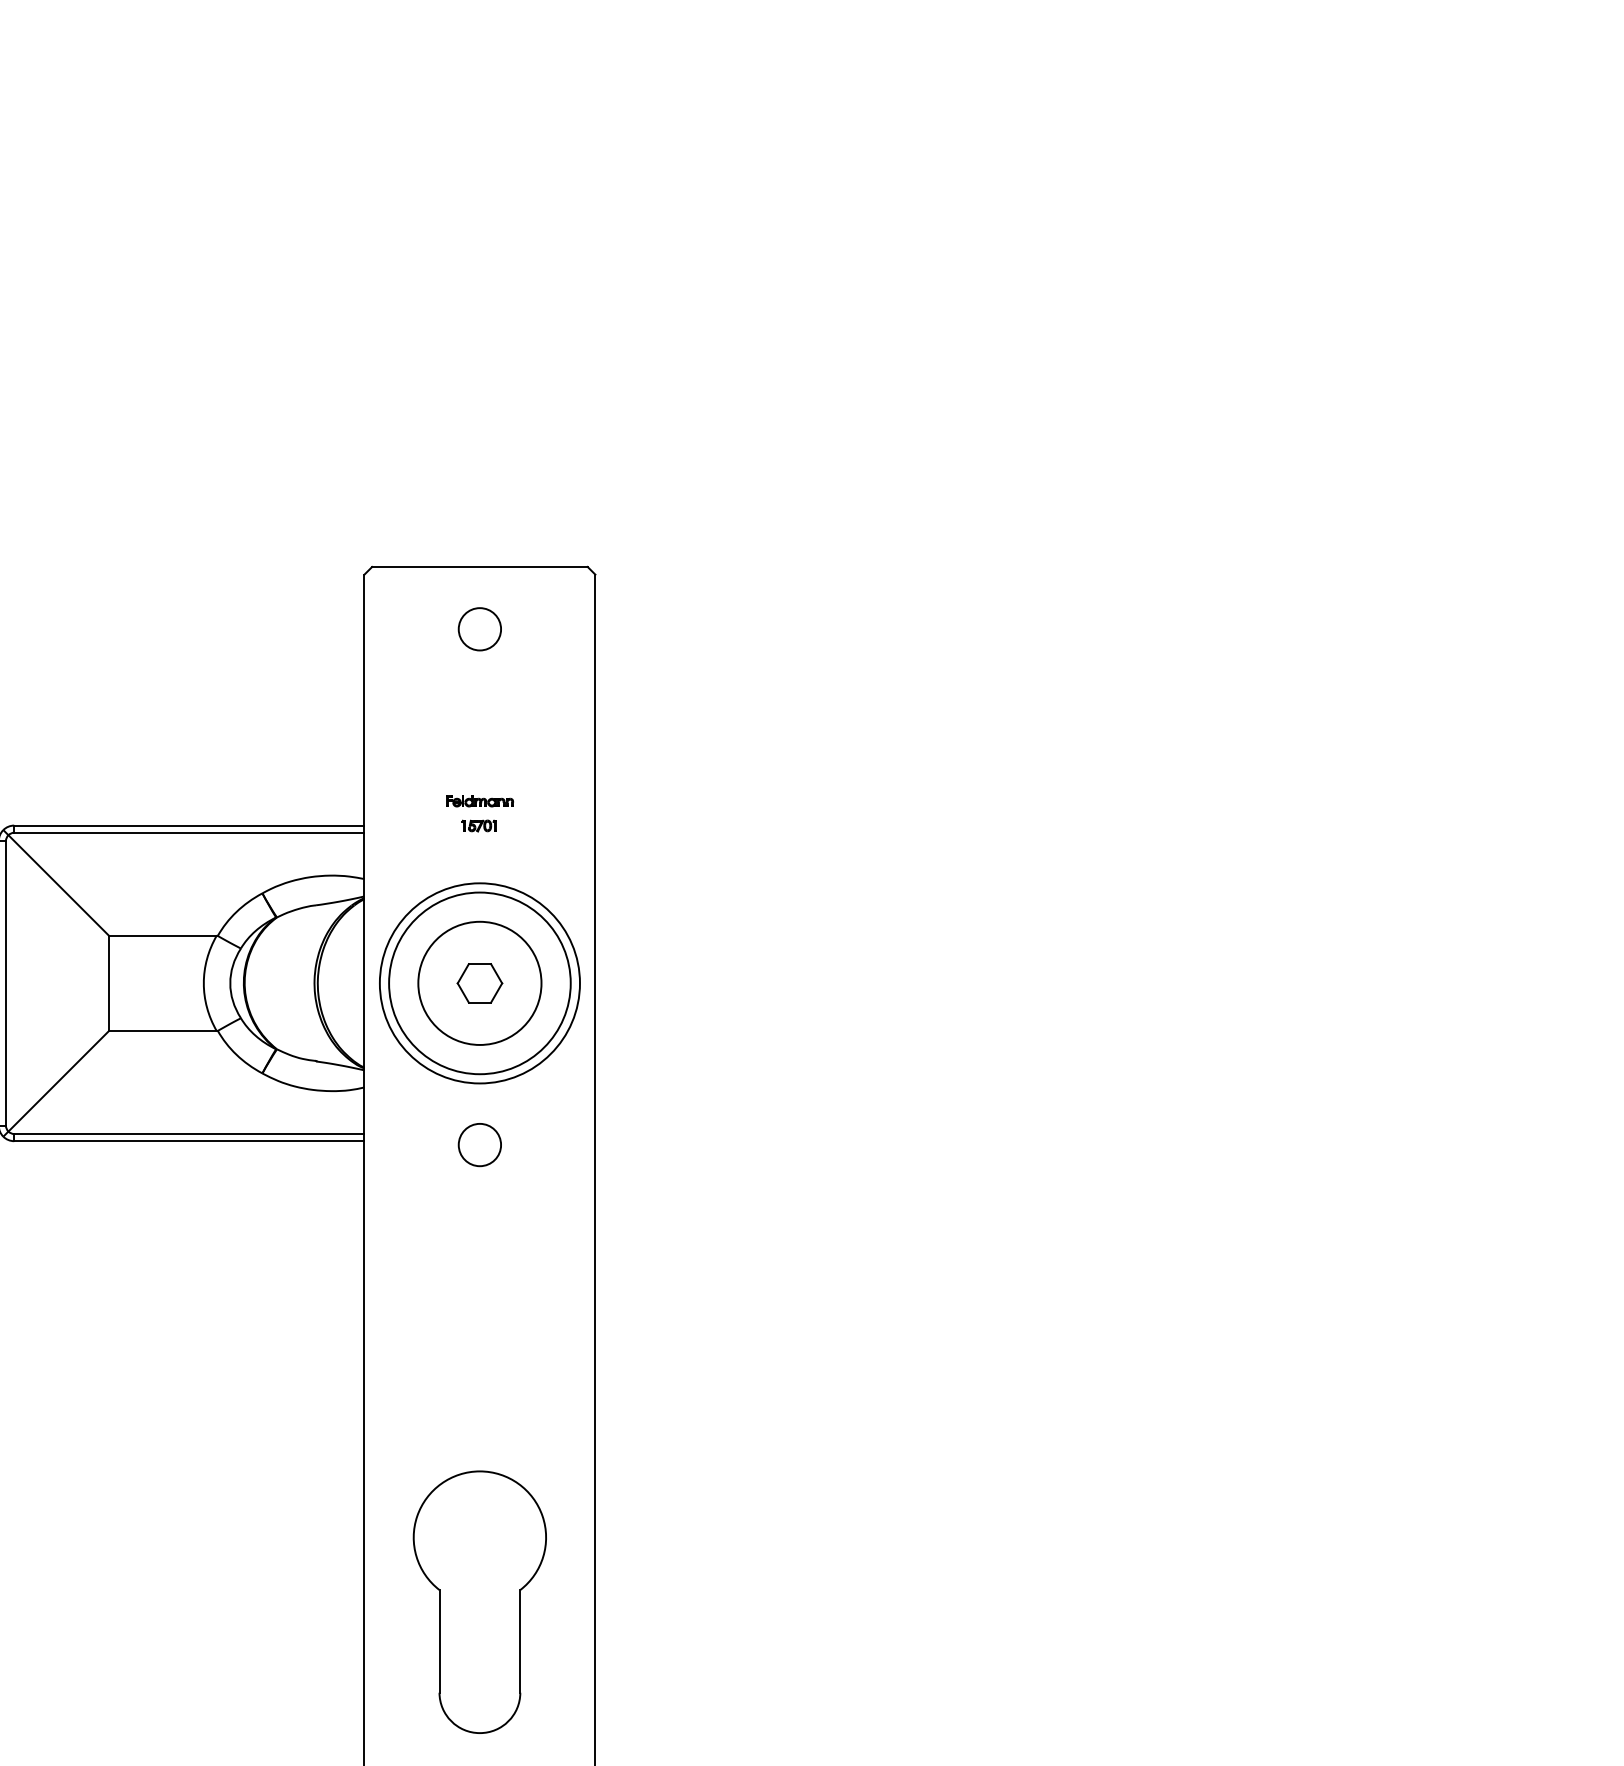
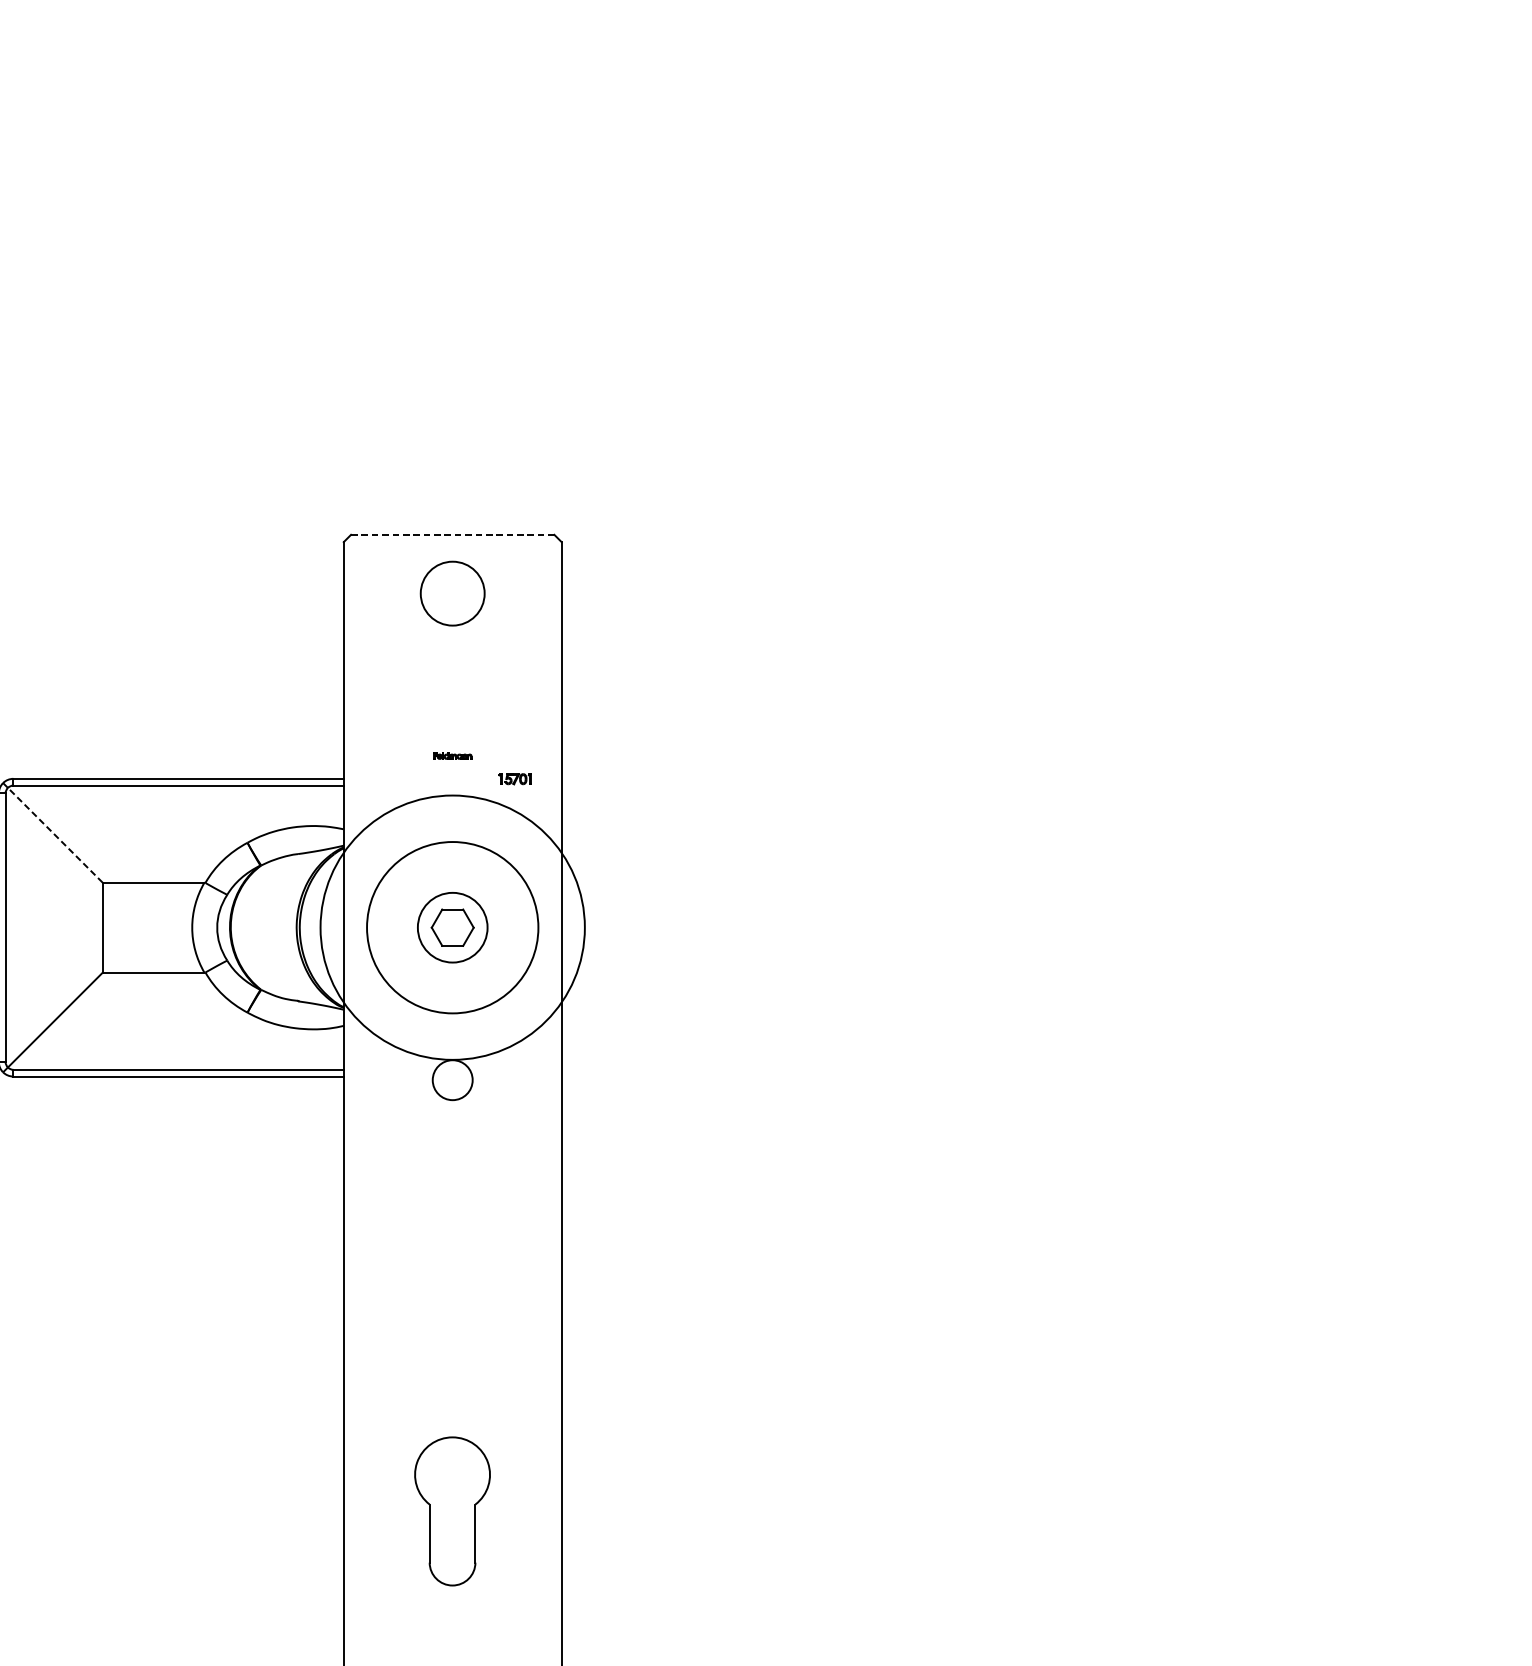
line: (479, 566) -> (452, 534), solid -> dashed
circle: (479, 629) -> (452, 593), size x1.6
part: (479, 801) -> (452, 756), size x0.6
part: (478, 825) -> (514, 778), moved
line: (58, 885) -> (55, 835), solid -> dashed
circle: (479, 982) -> (452, 926), size x0.6
circle: (479, 983) -> (452, 927), size x1.4
part: (479, 1601) -> (452, 1510), size x0.6

